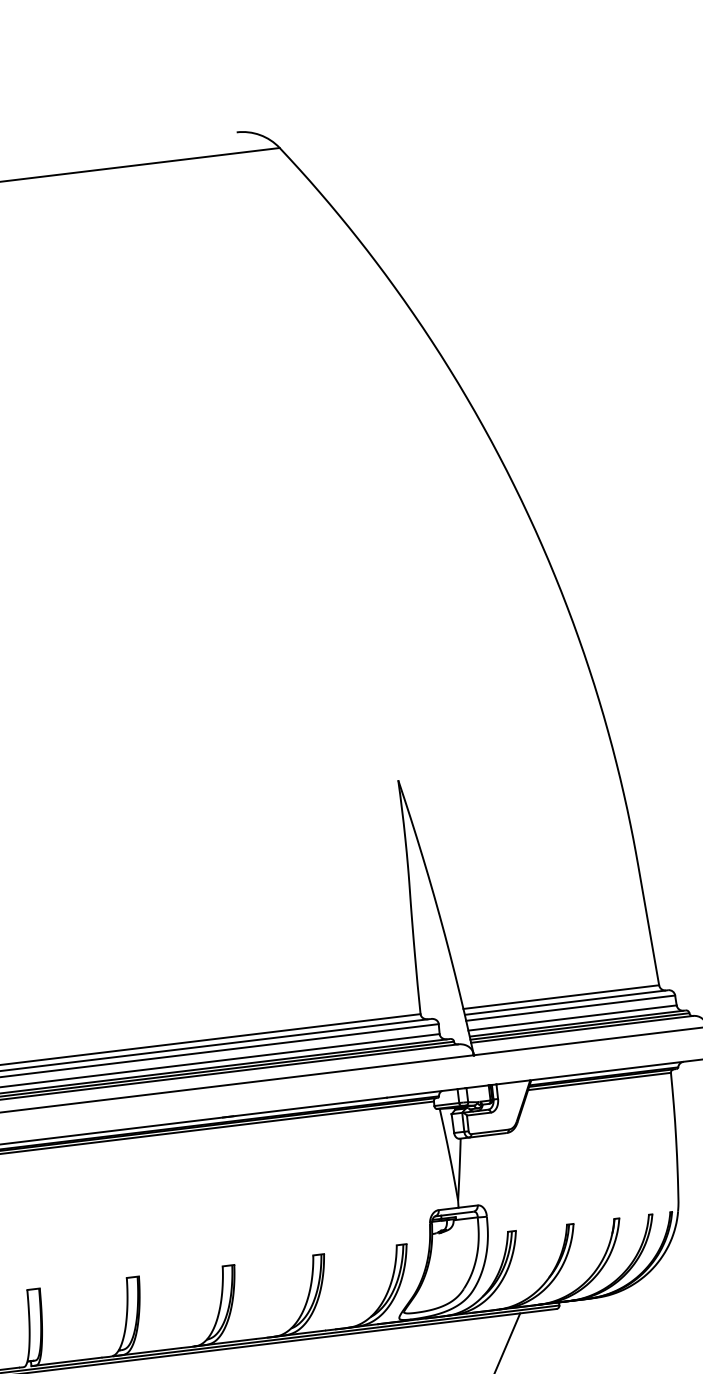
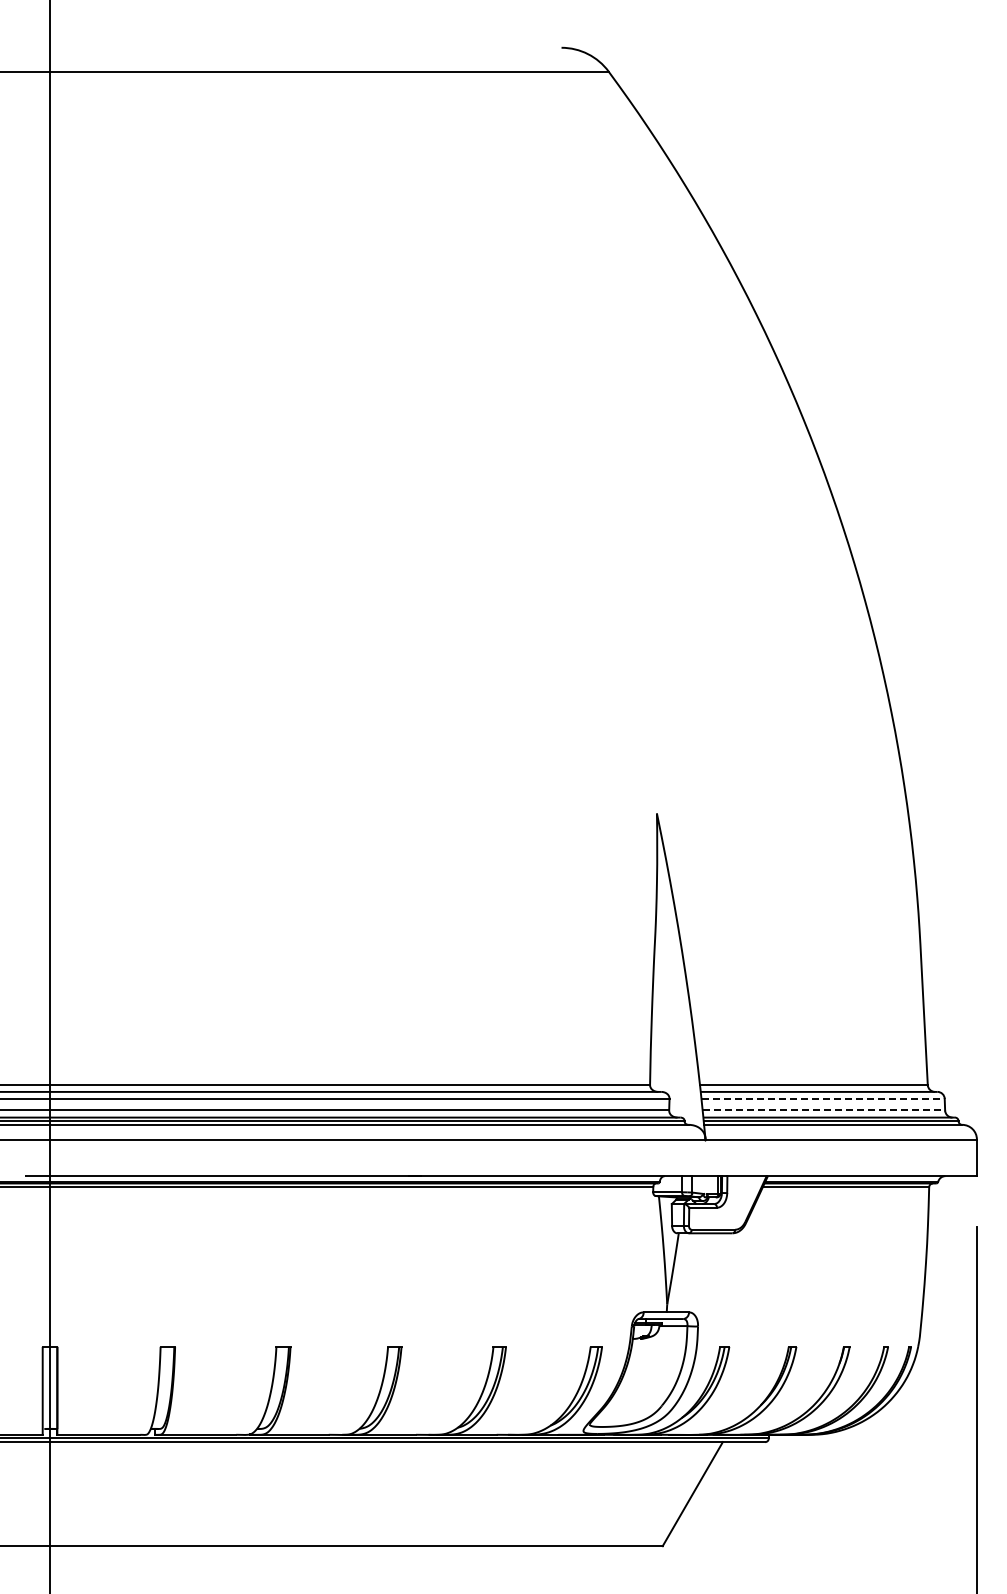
line: (570, 1007) -> (823, 1098), solid -> dashed
line: (573, 1017) -> (824, 1110), solid -> dashed

